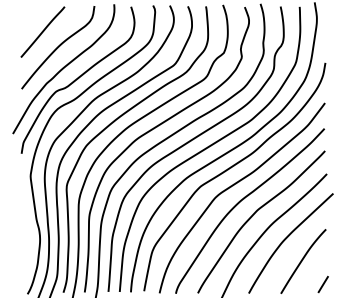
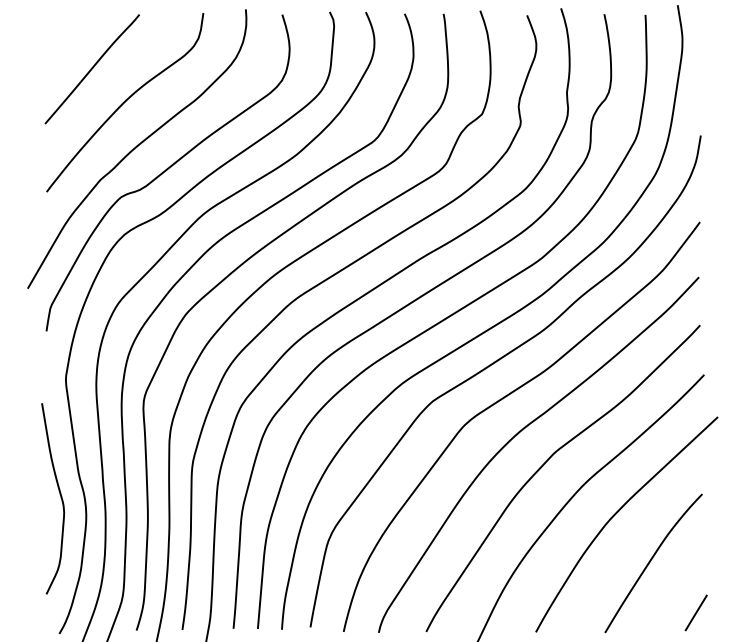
curve: (27, 231) -> (59, 498), added

